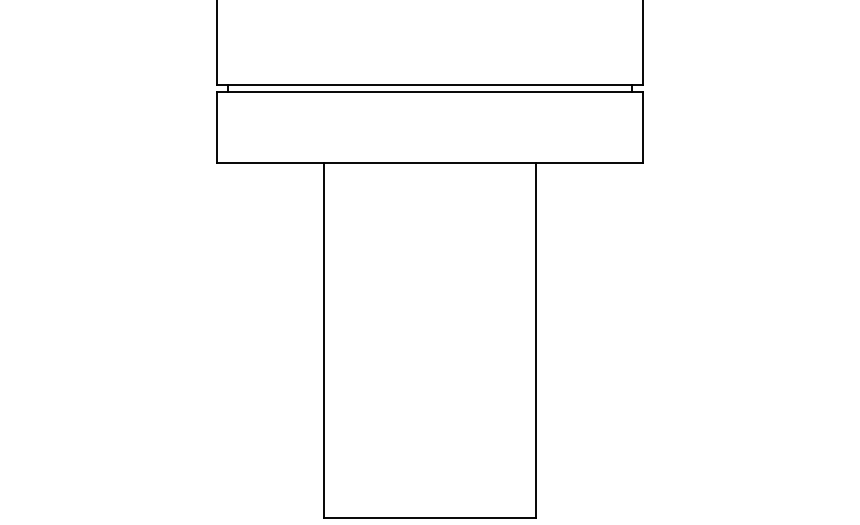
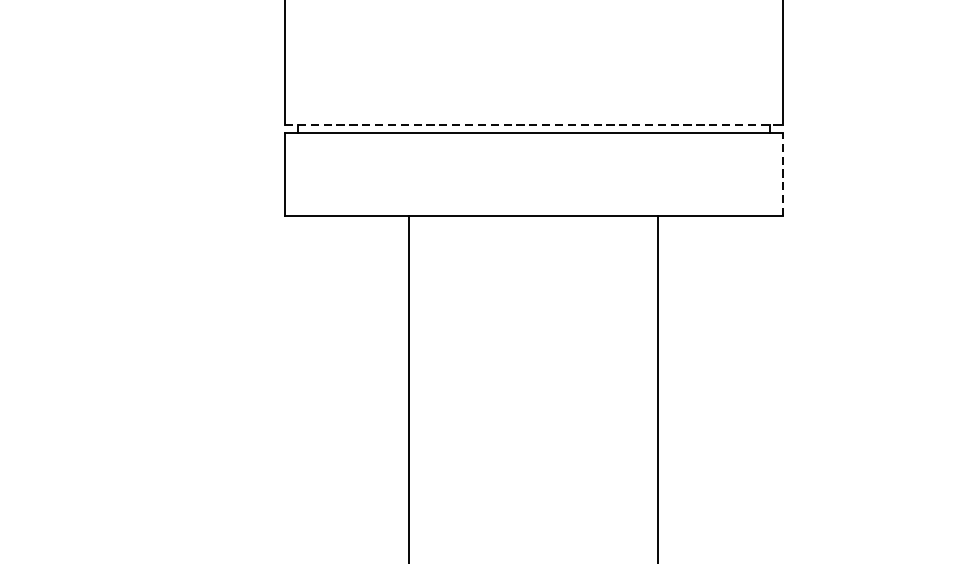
line: (429, 84) -> (533, 124), solid -> dashed
line: (642, 126) -> (782, 173), solid -> dashed

